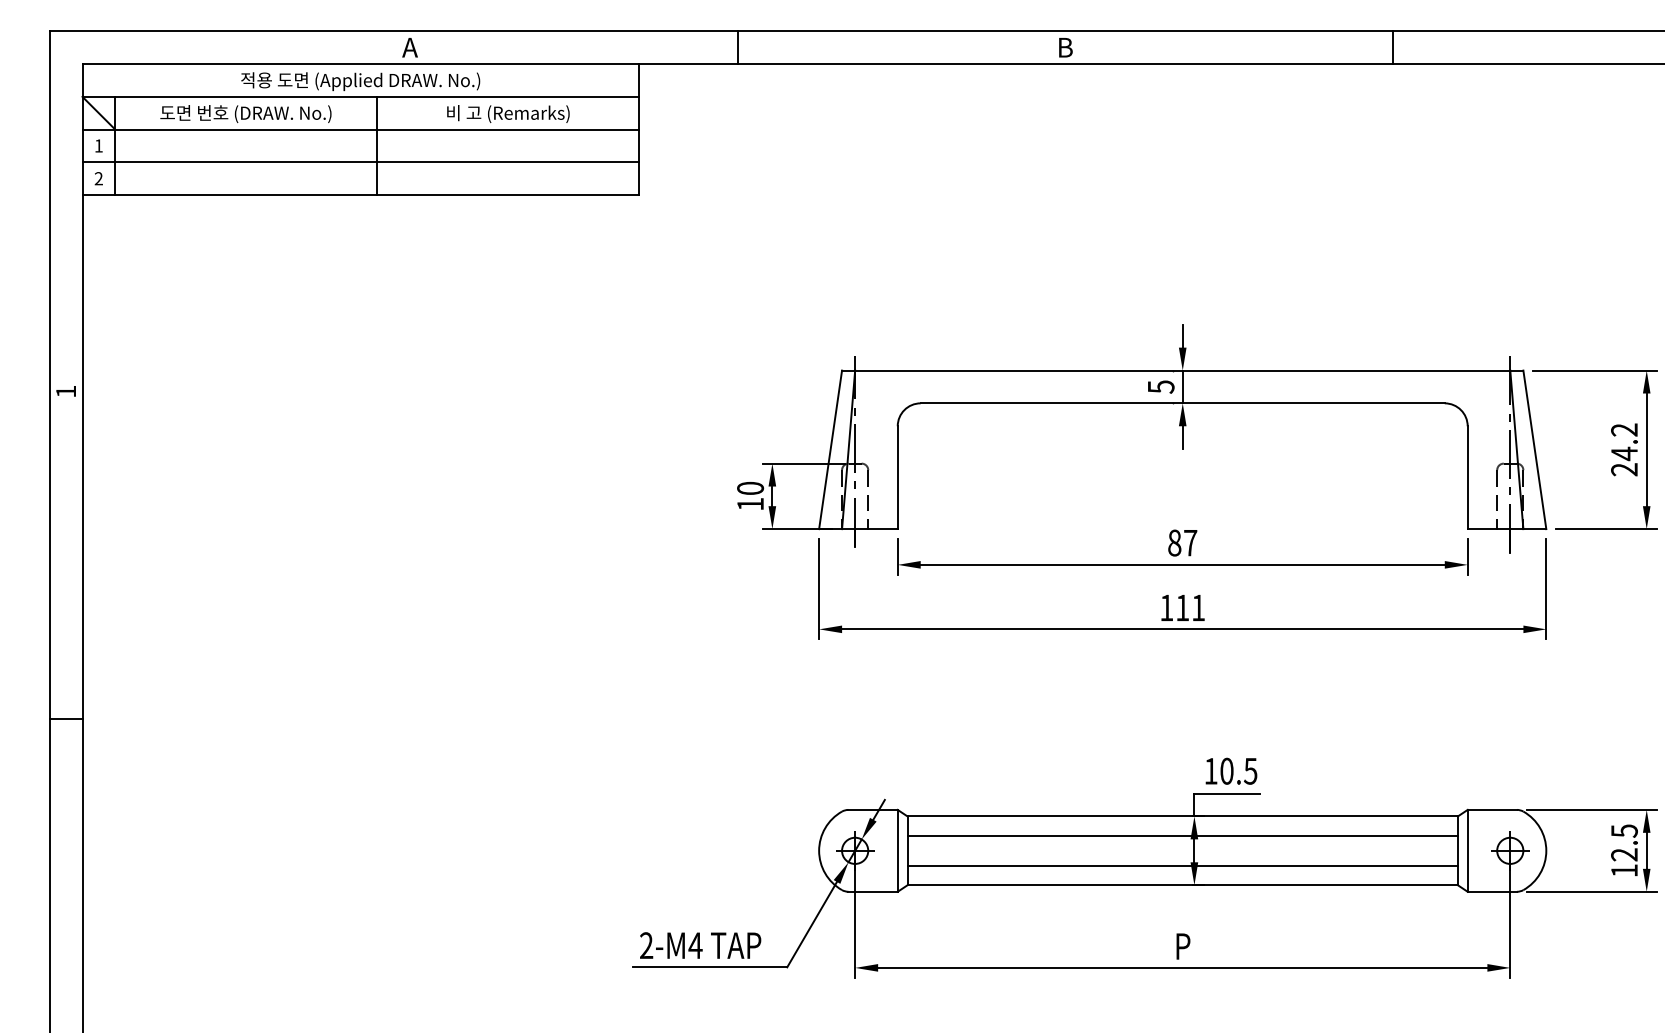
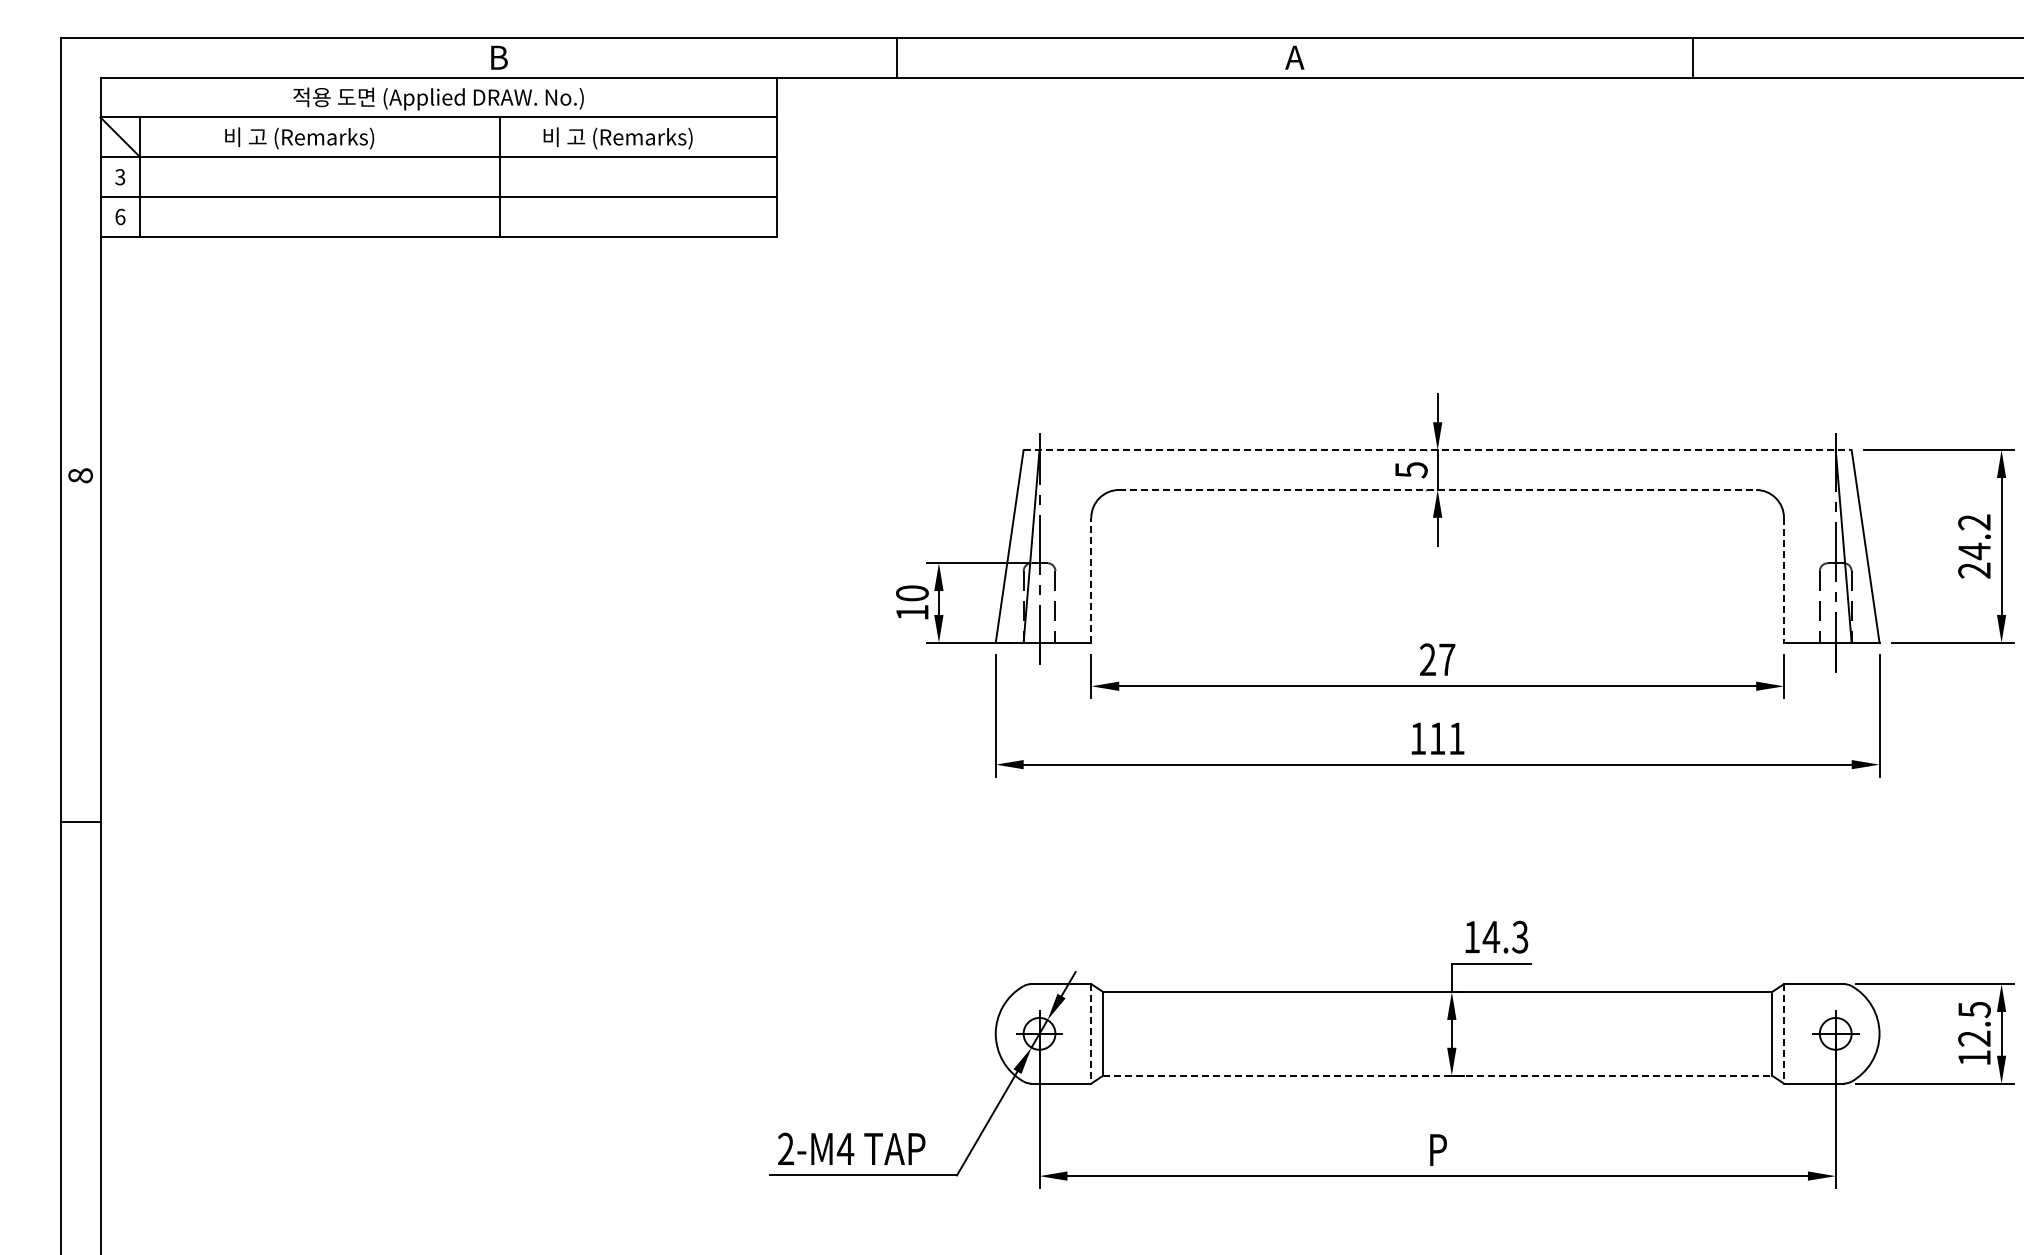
text: (409, 47) -> (498, 57), A -> B
text: (1064, 47) -> (1294, 57), B -> A
text: (246, 114) -> (299, 138), 도면 번호 (DRAW. No.) -> 비 고 (Remarks)
line: (377, 145) -> (499, 176), moved
text: (98, 146) -> (120, 177), 1 -> 3
text: (98, 178) -> (120, 216), 2 -> 6
line: (1183, 370) -> (1438, 450), solid -> dashed
text: (66, 391) -> (80, 475), 1 -> 8
line: (1183, 402) -> (1438, 489), solid -> dashed
line: (897, 477) -> (1091, 580), solid -> dashed
line: (1468, 477) -> (1784, 580), solid -> dashed
text: (1174, 542) -> (1427, 659), 87 -> 27
line: (66, 718) -> (80, 821), moved
text: (1238, 770) -> (1505, 936), 10.5 -> 14.3
line: (1182, 835) -> (1437, 1015), removed
line: (897, 850) -> (1091, 1033), solid -> dashed
line: (1468, 850) -> (1784, 1033), solid -> dashed
line: (1182, 865) -> (1437, 1051), removed
line: (1183, 885) -> (1438, 1075), solid -> dashed

